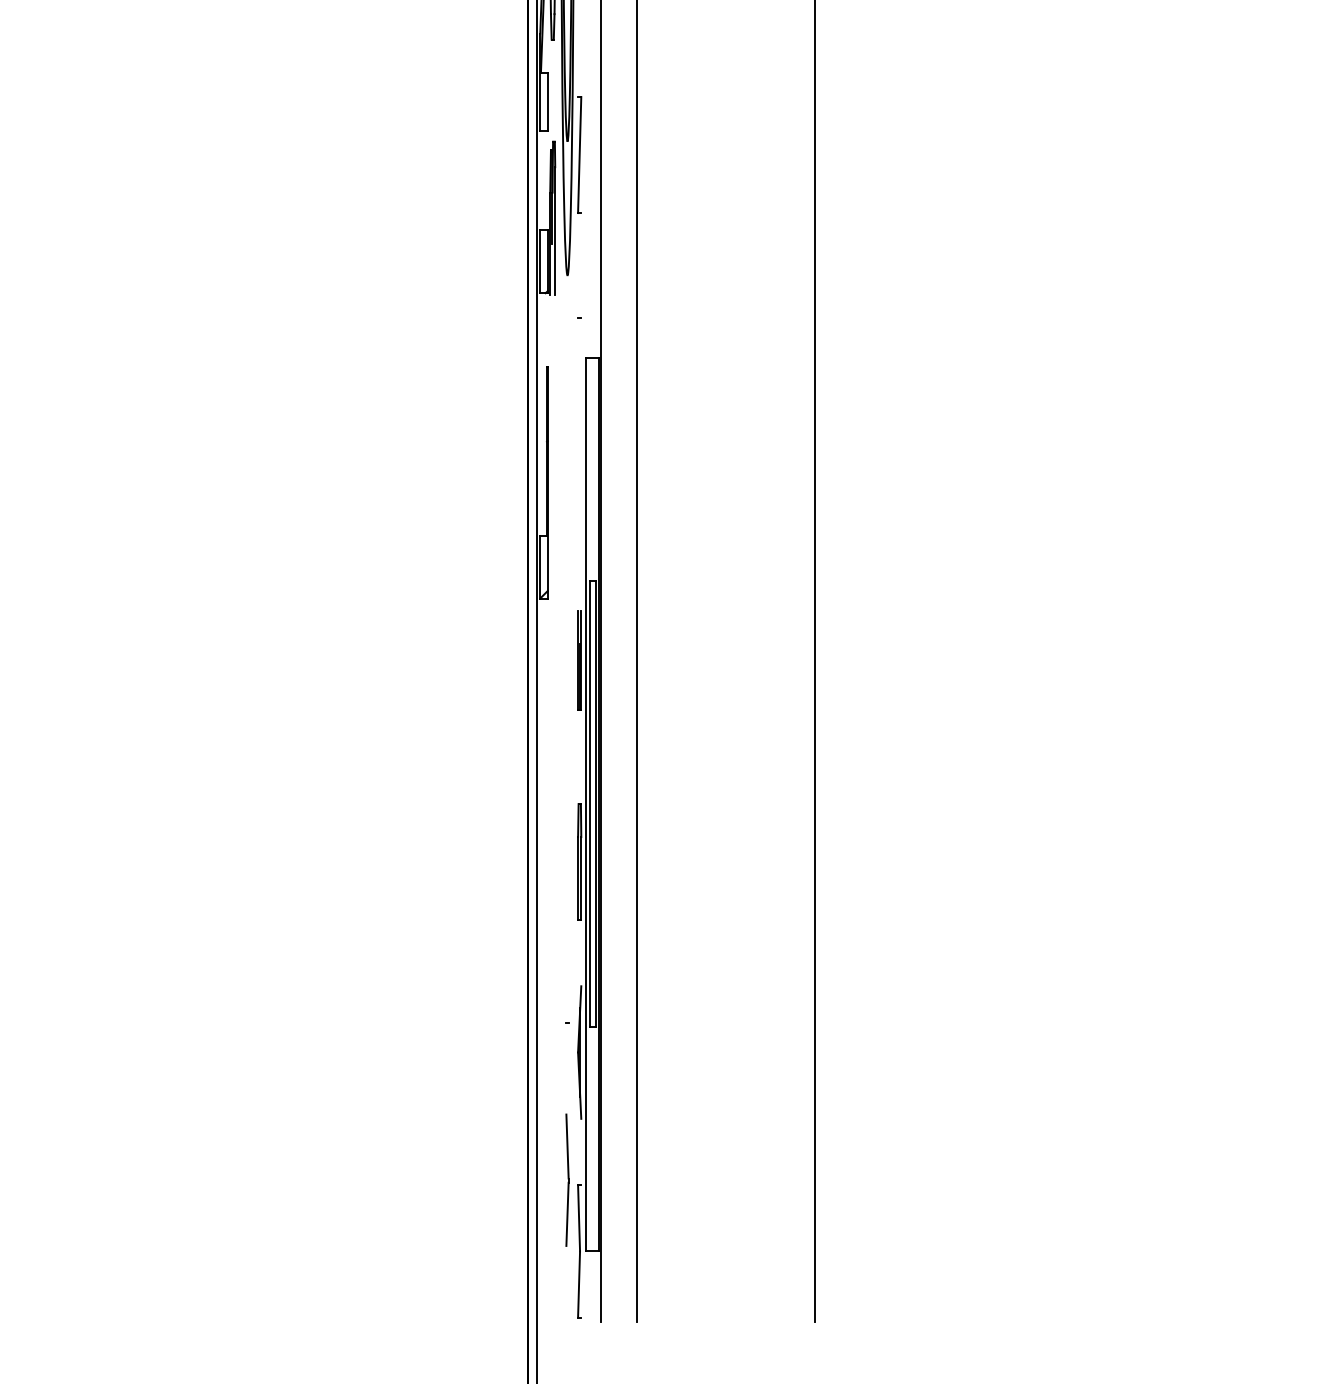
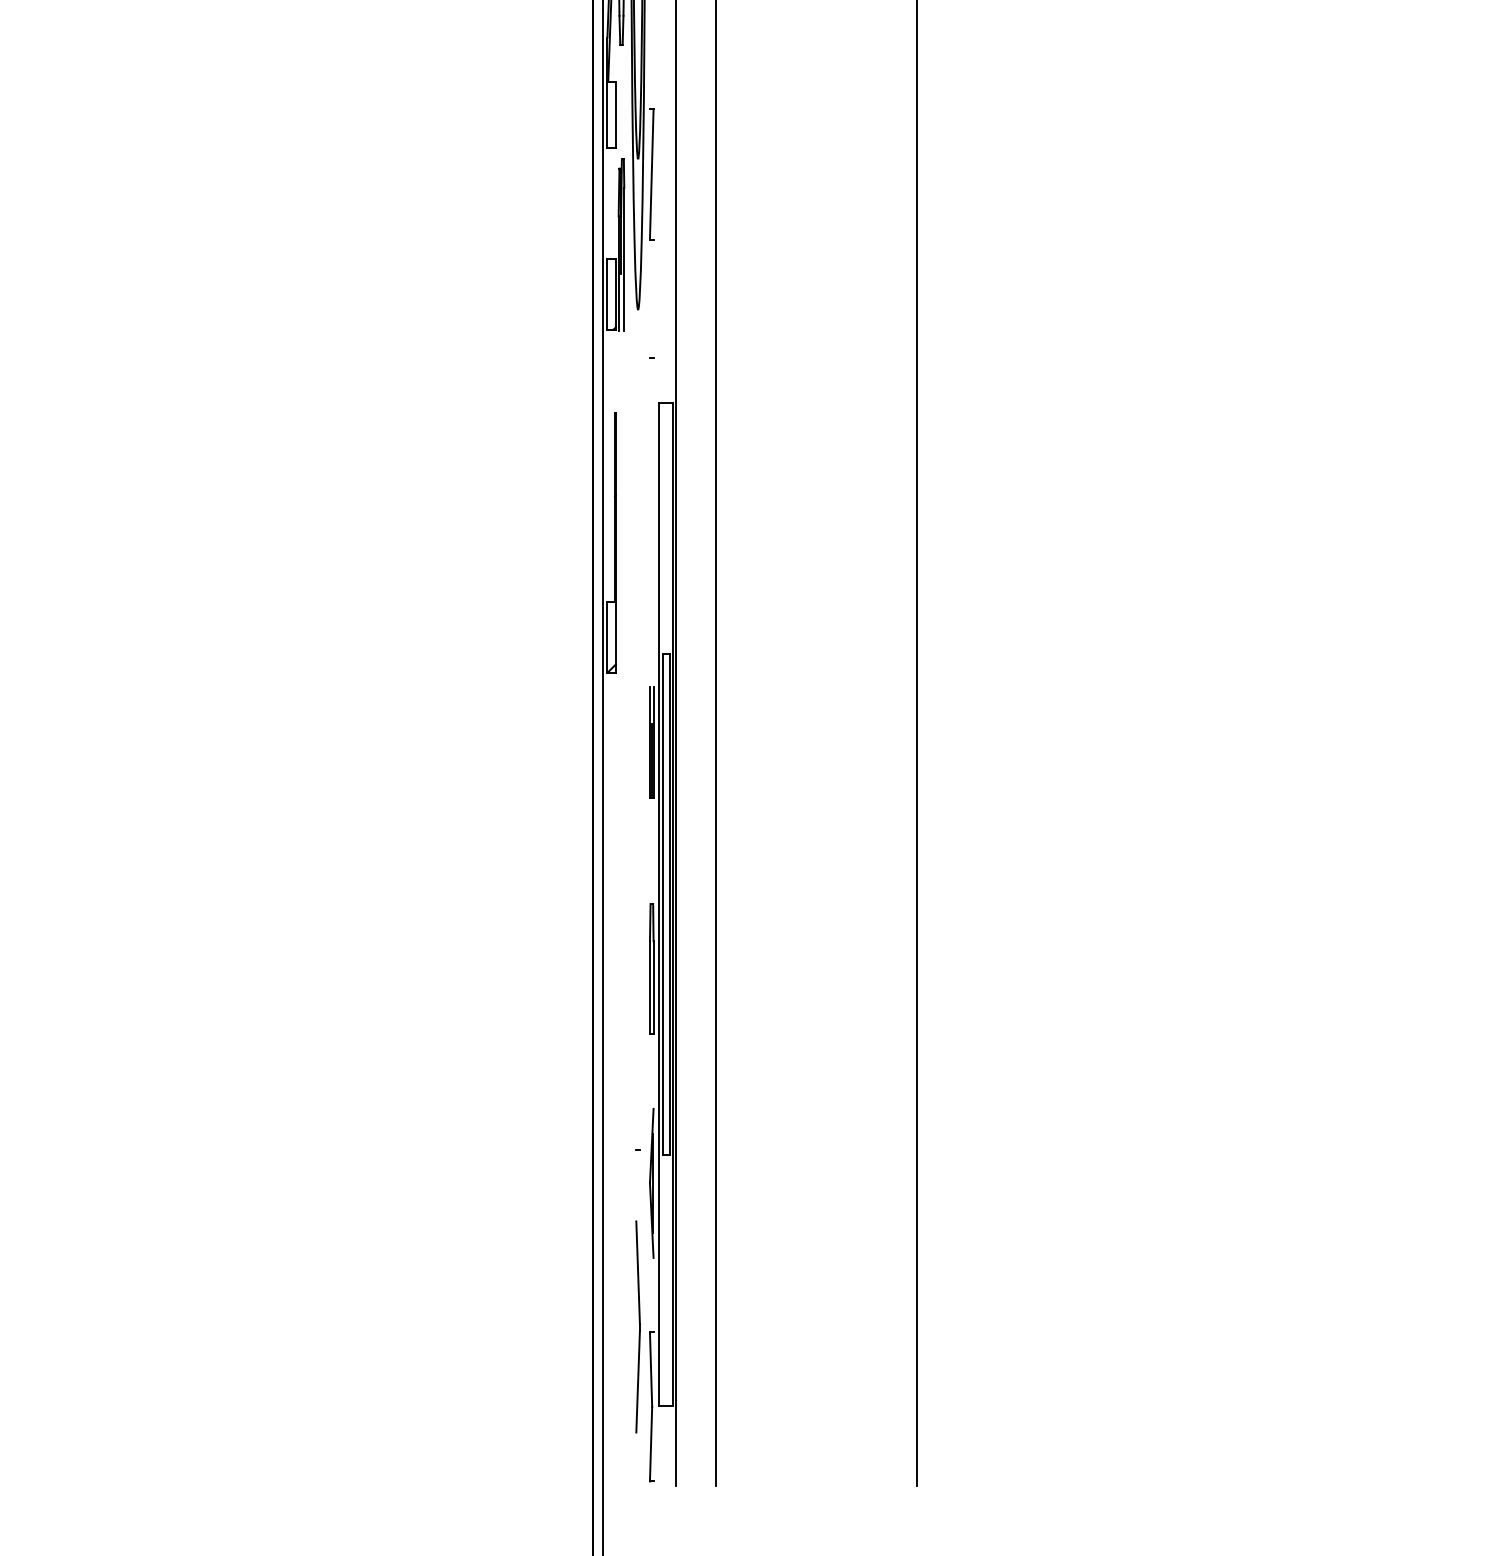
part: (566, 1179) -> (637, 1326), size x1.43

